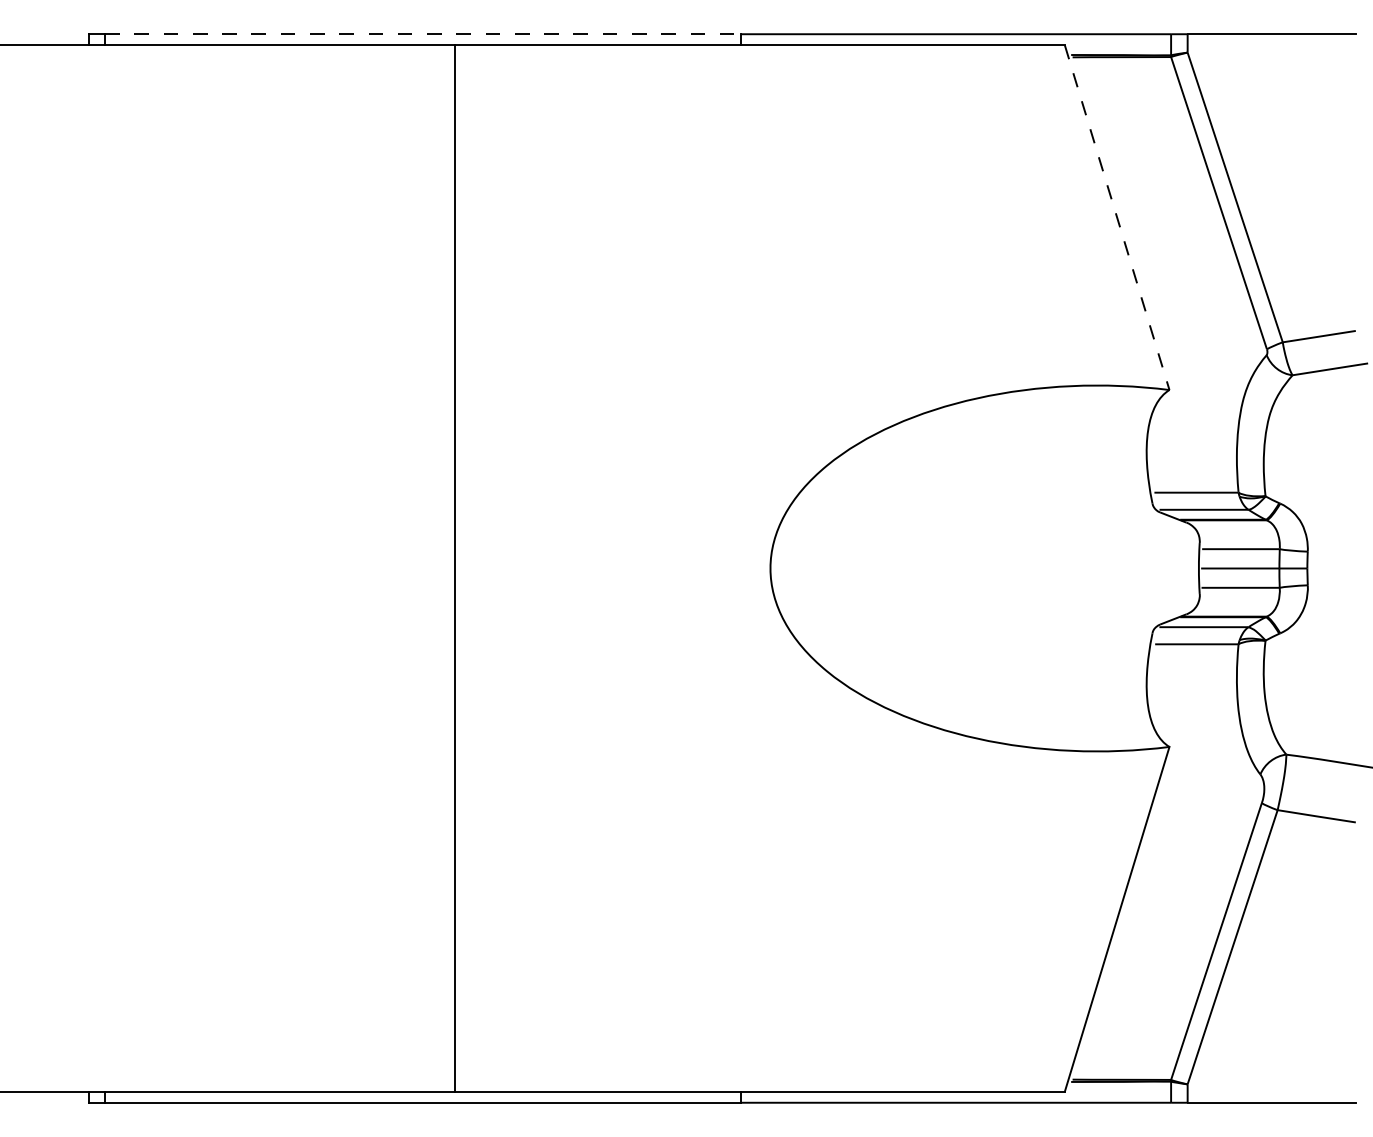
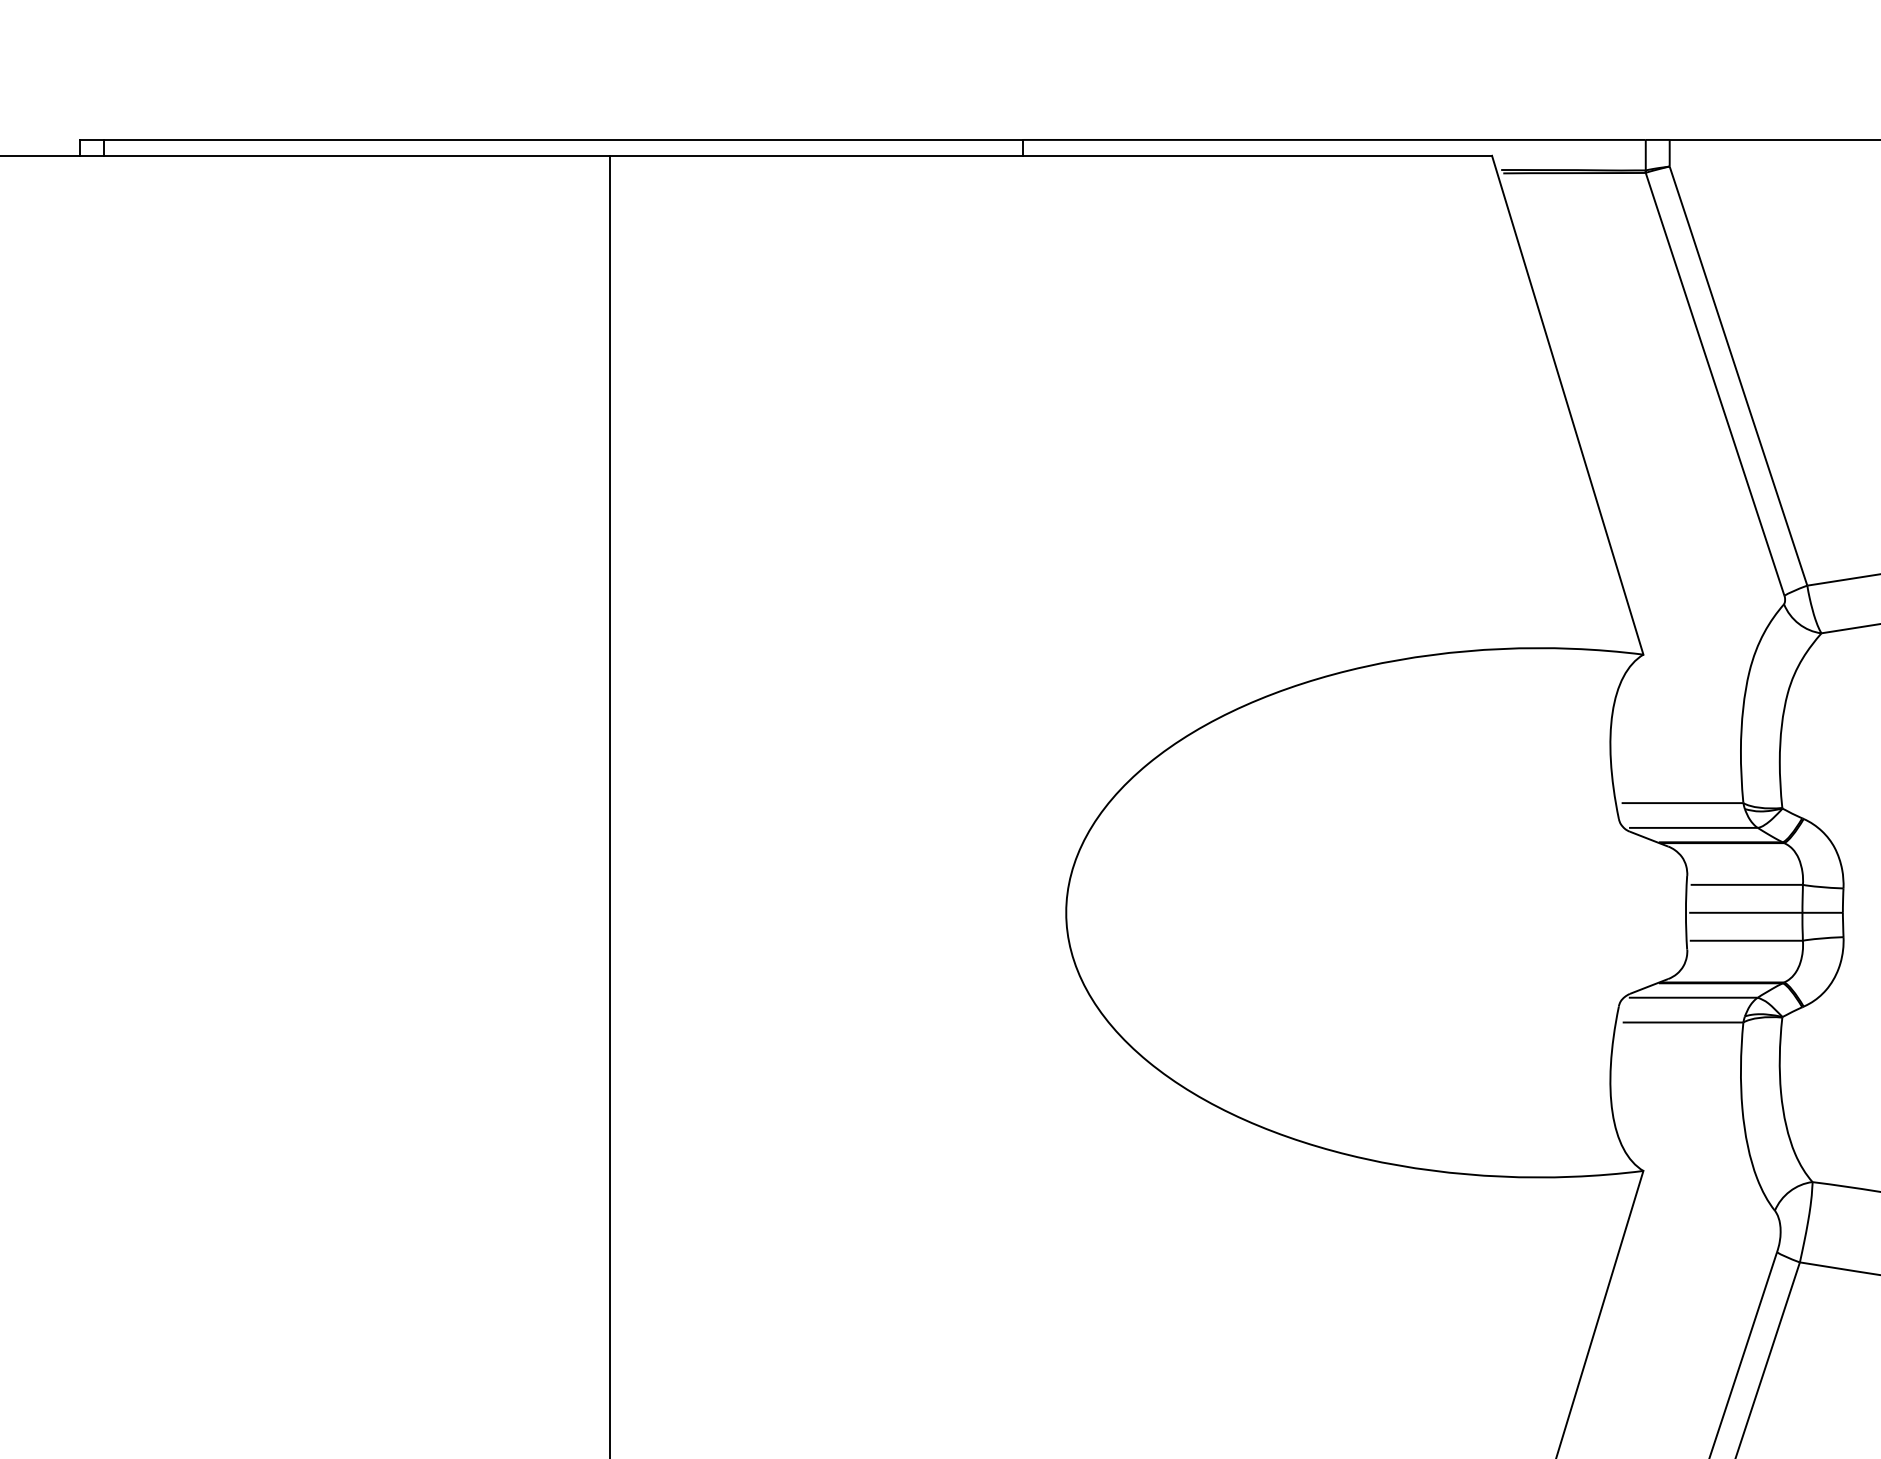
line: (422, 34) -> (562, 140), dashed -> solid
line: (1117, 218) -> (1568, 406), dashed -> solid

